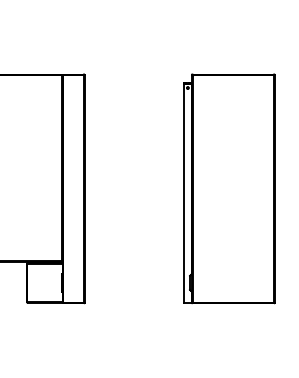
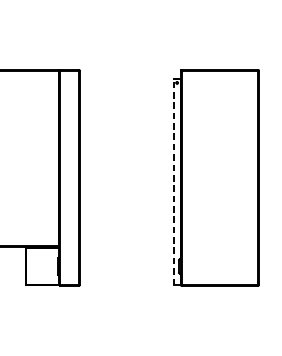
line: (184, 193) -> (173, 182), solid -> dashed

